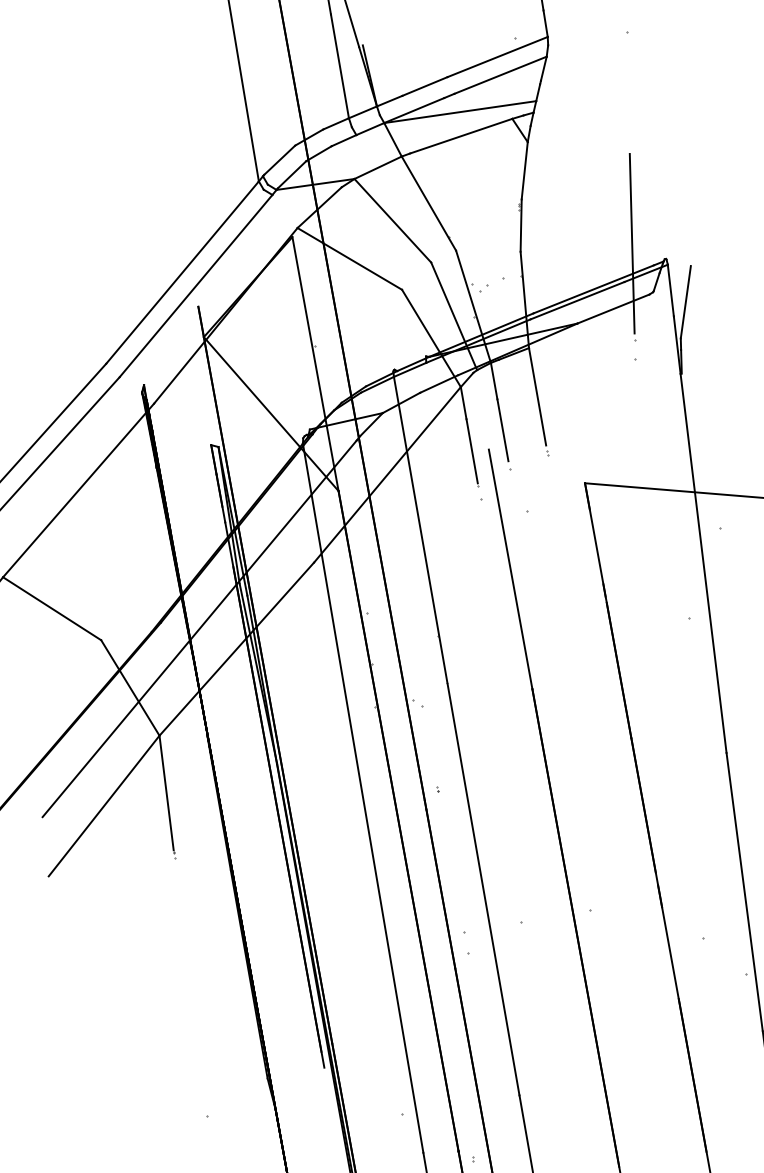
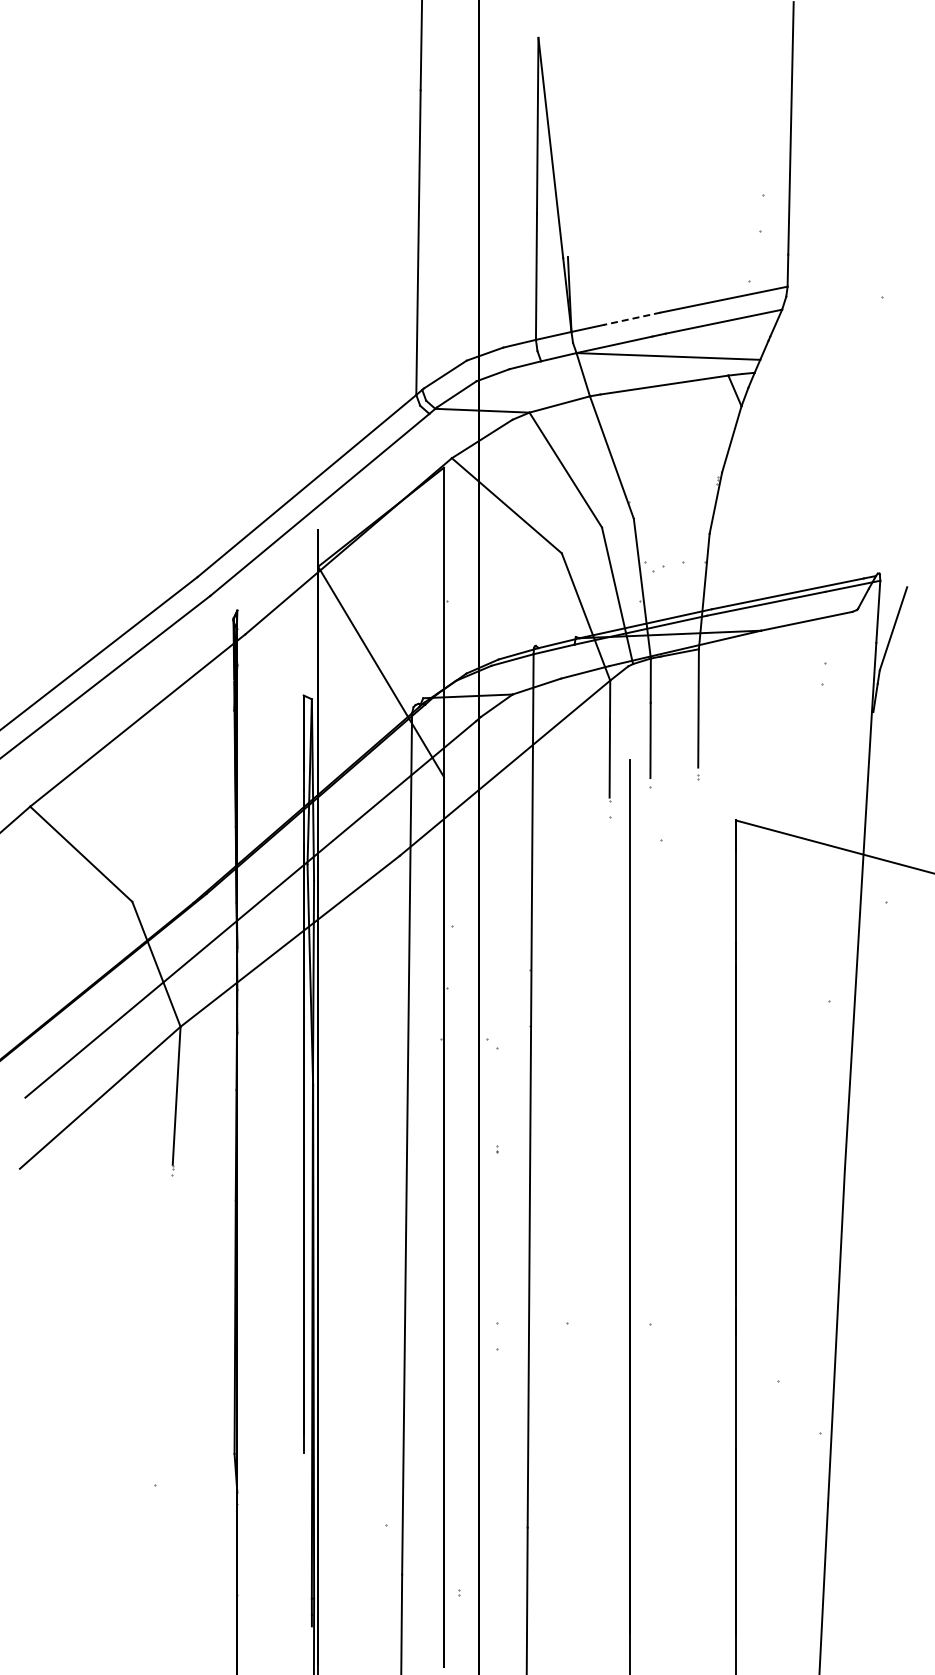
line: (424, 86) -> (631, 318), solid -> dashed
line: (631, 243) -> (842, 548), removed

